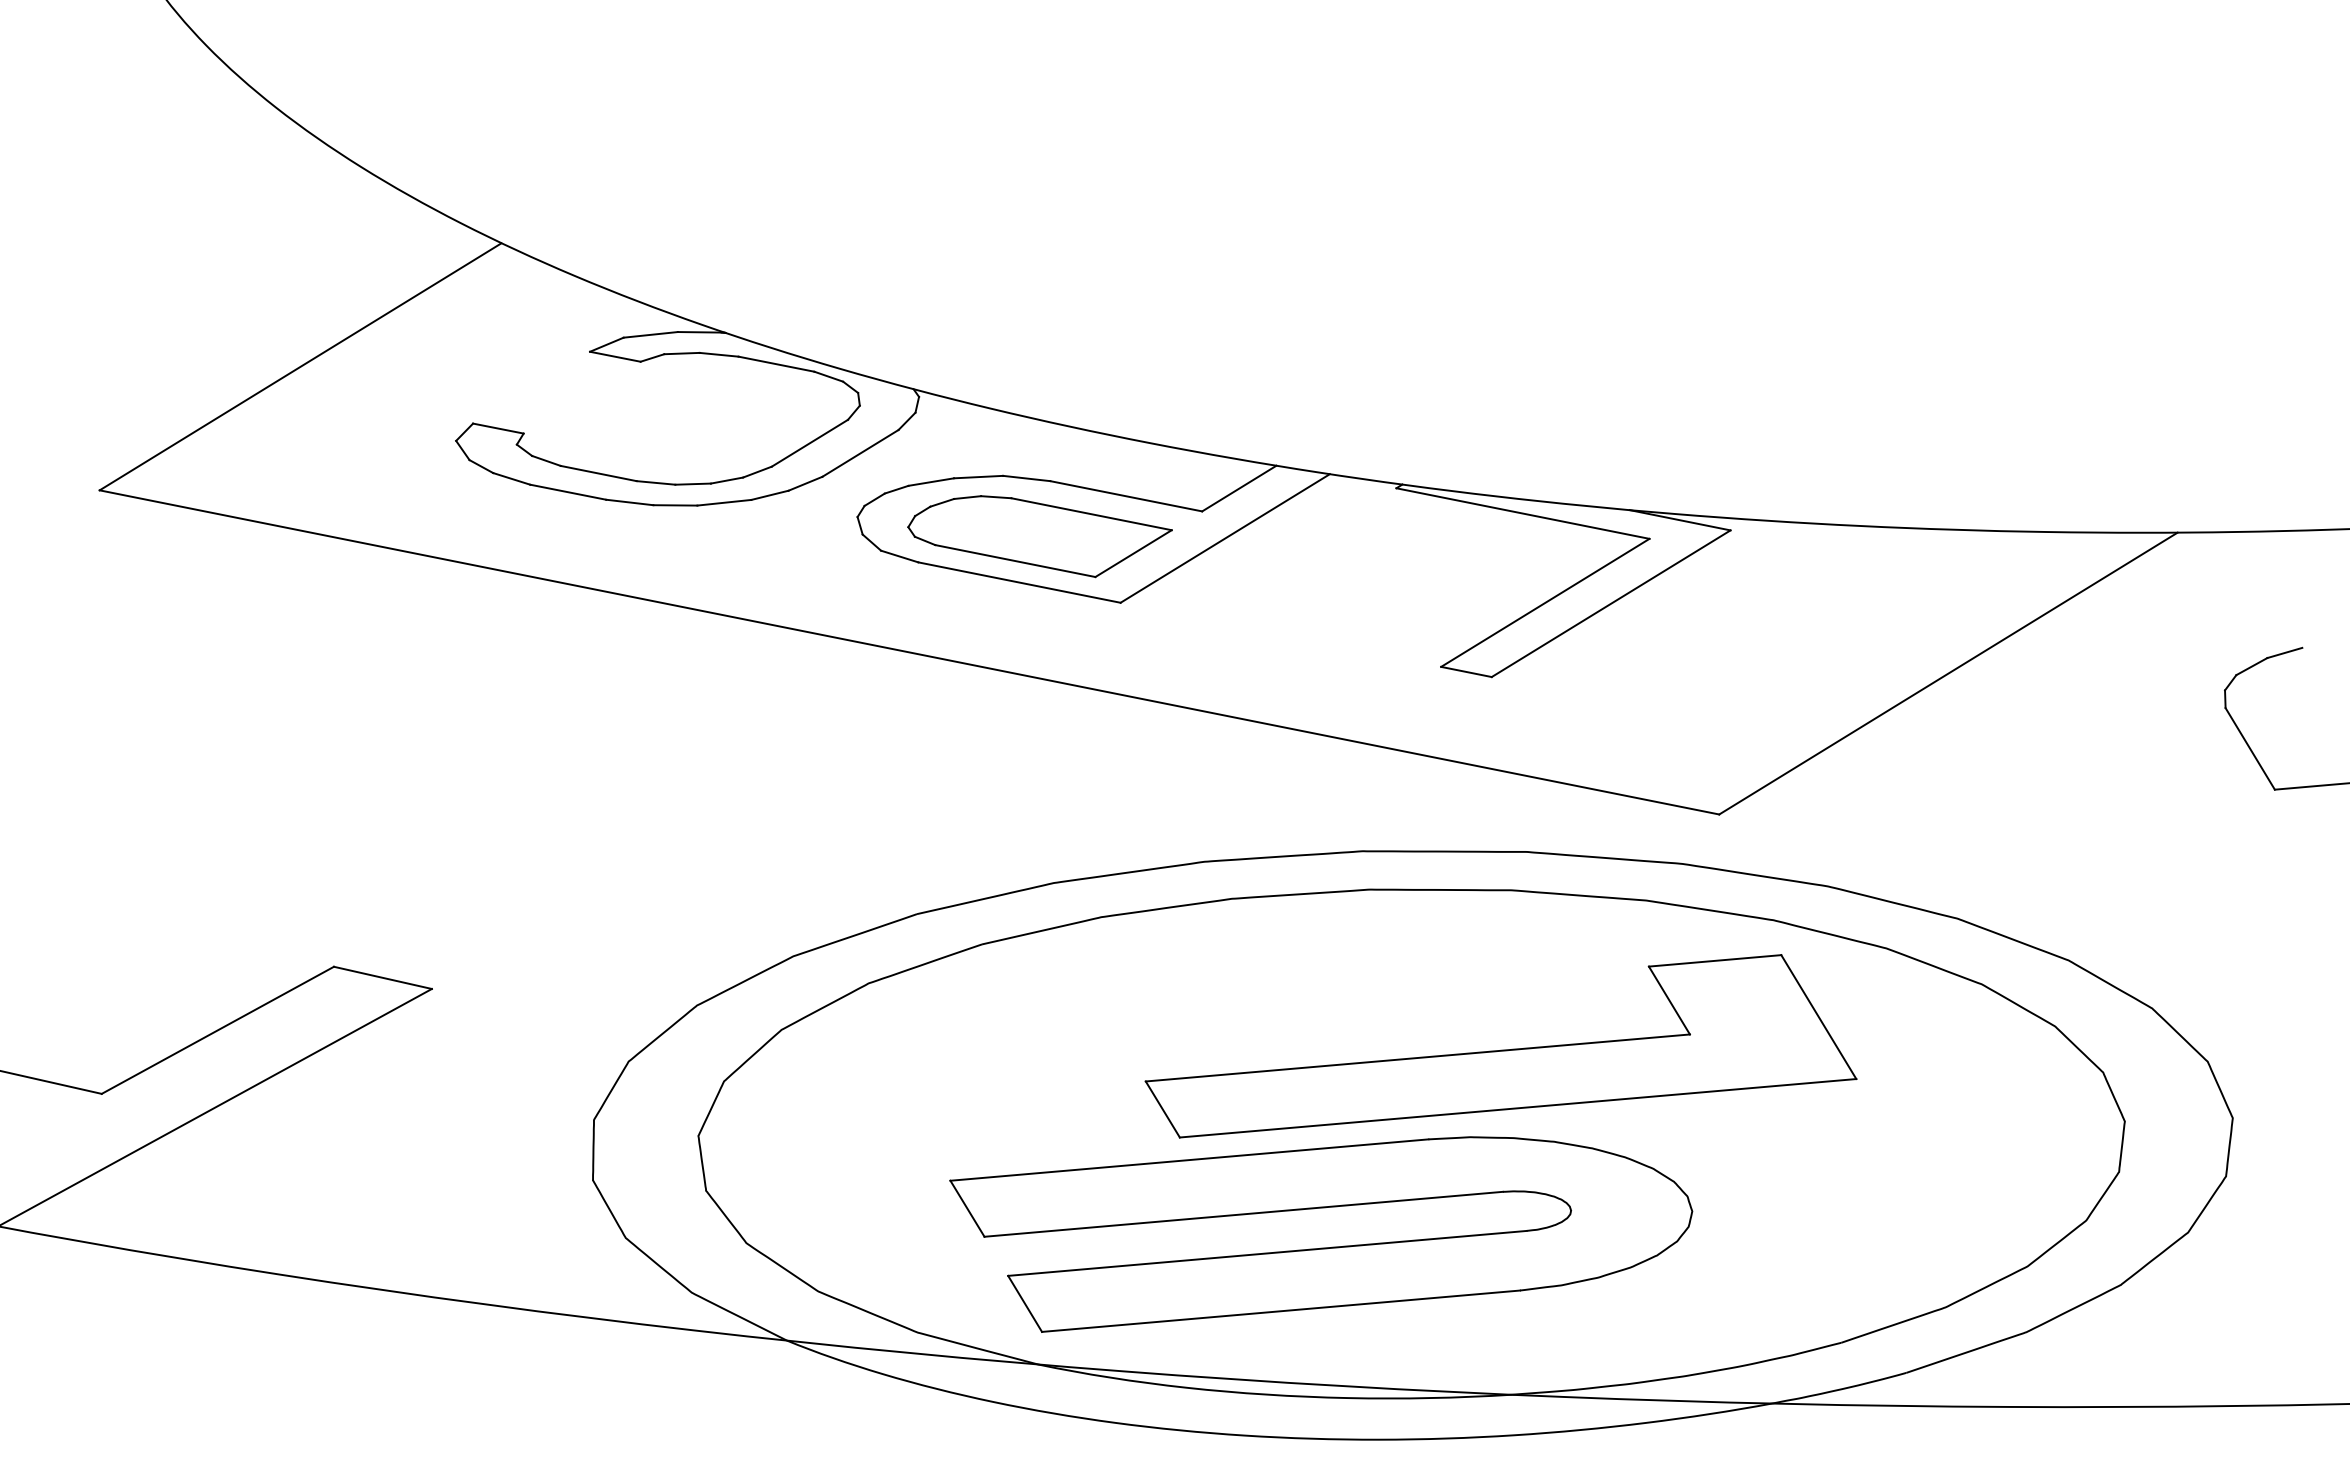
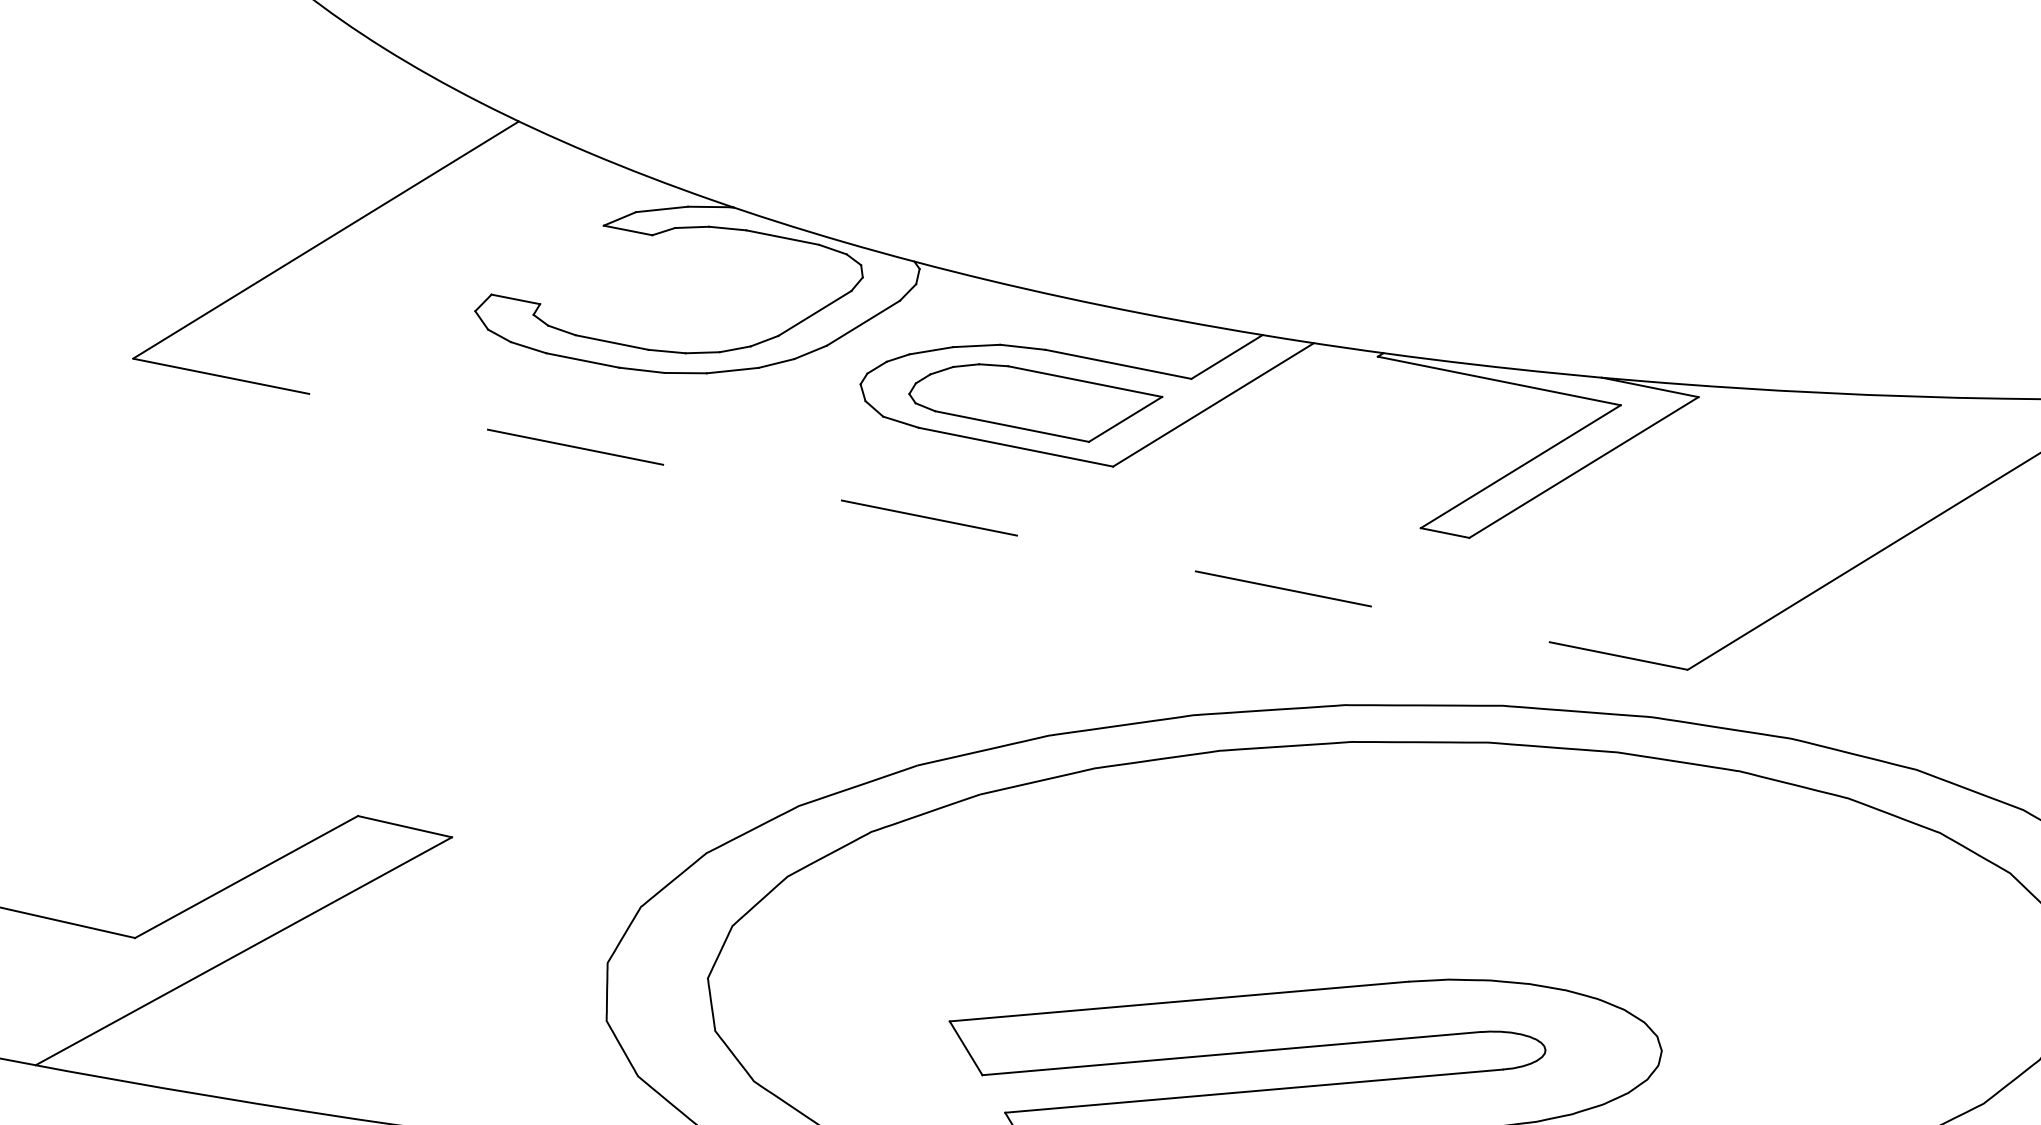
line: (909, 652) -> (910, 514), solid -> dashed
part: (1500, 1046) -> (1477, 892), removed

